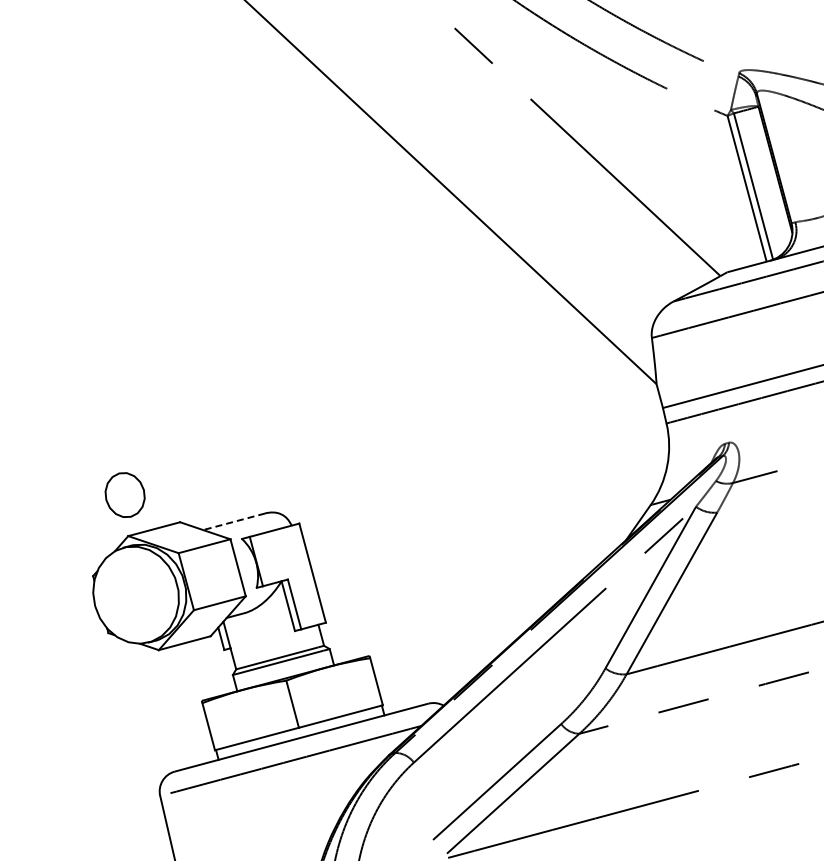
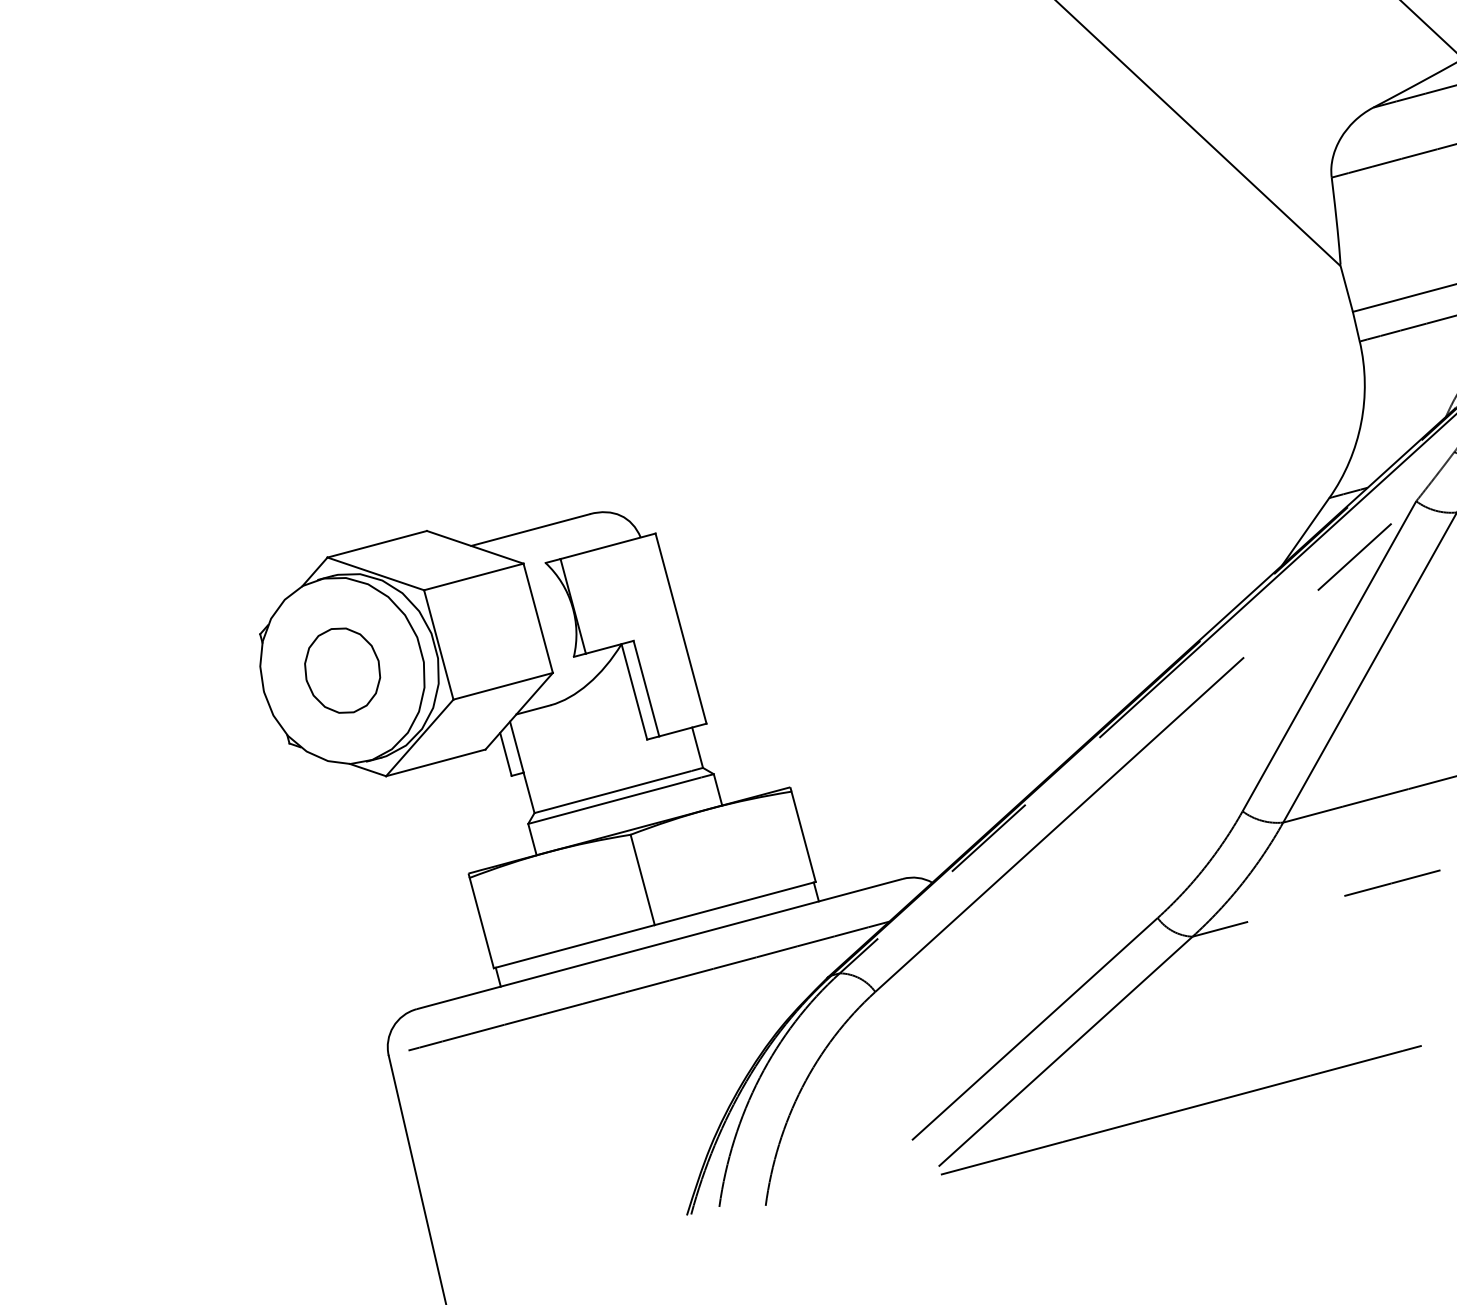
part: (124, 494) -> (341, 669), moved
line: (233, 521) -> (529, 529), dashed -> solid

